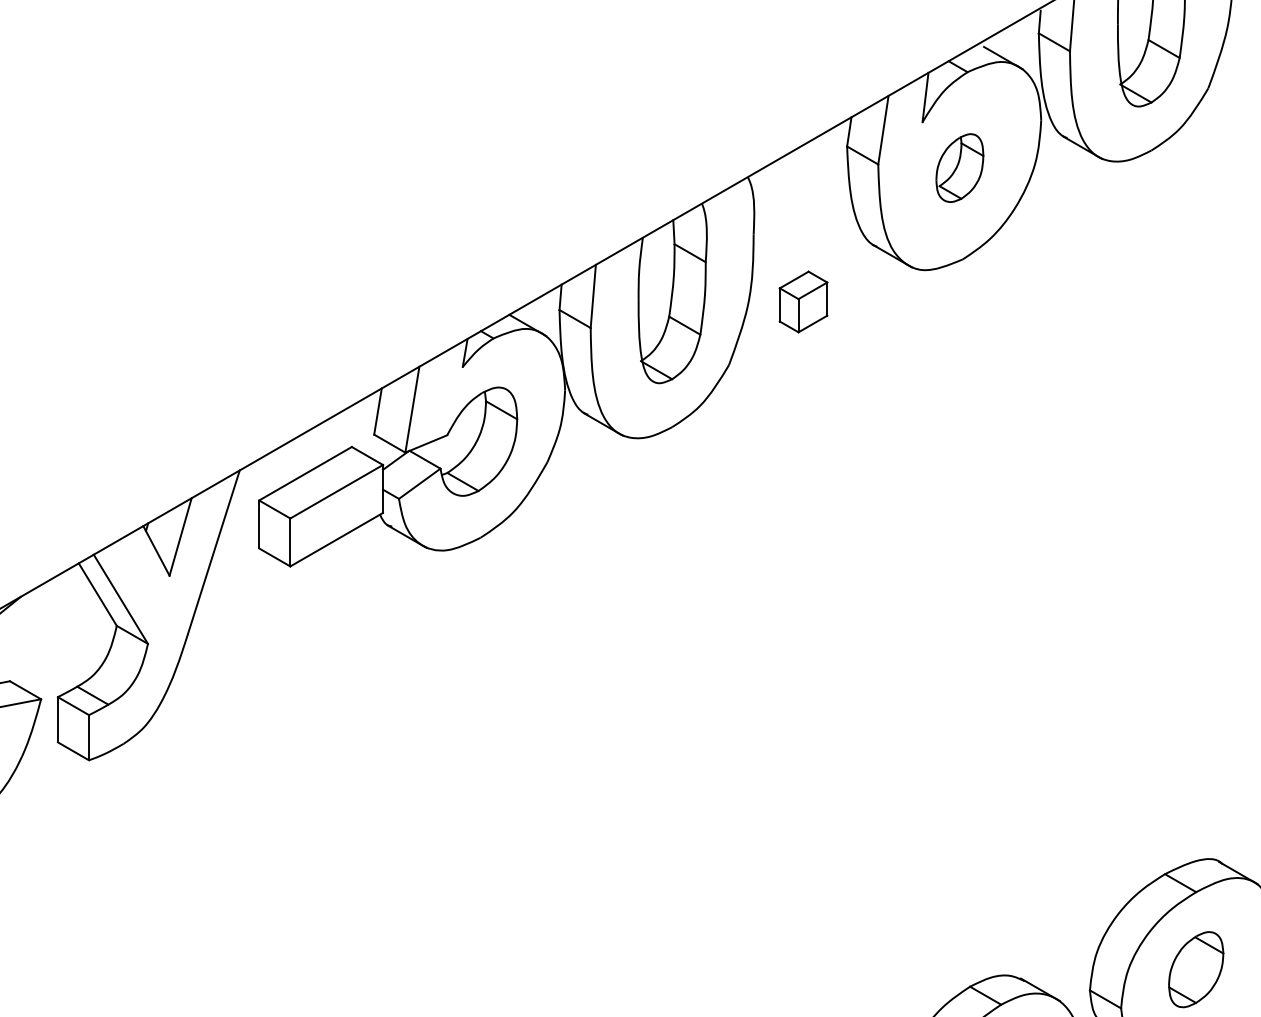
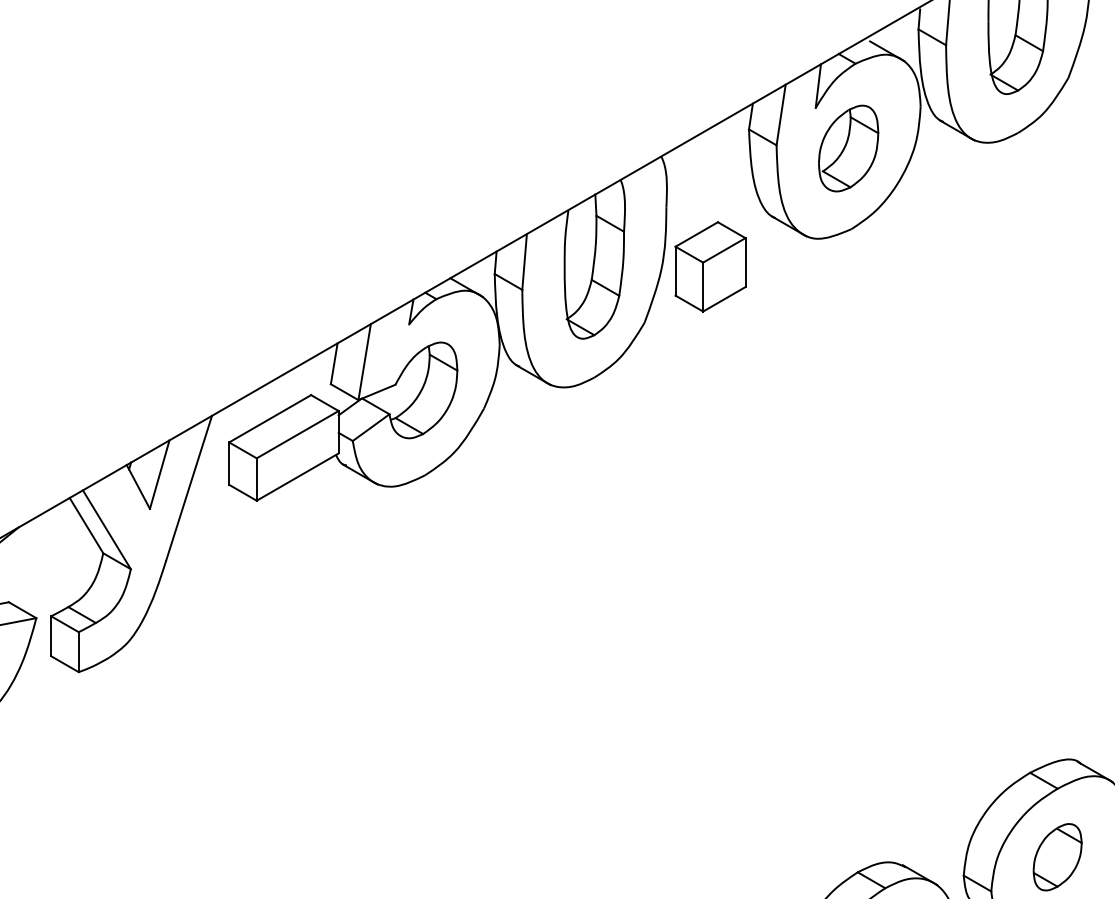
part: (959, 168) -> (848, 148), size x1.43
part: (803, 301) -> (710, 266), size x1.67

